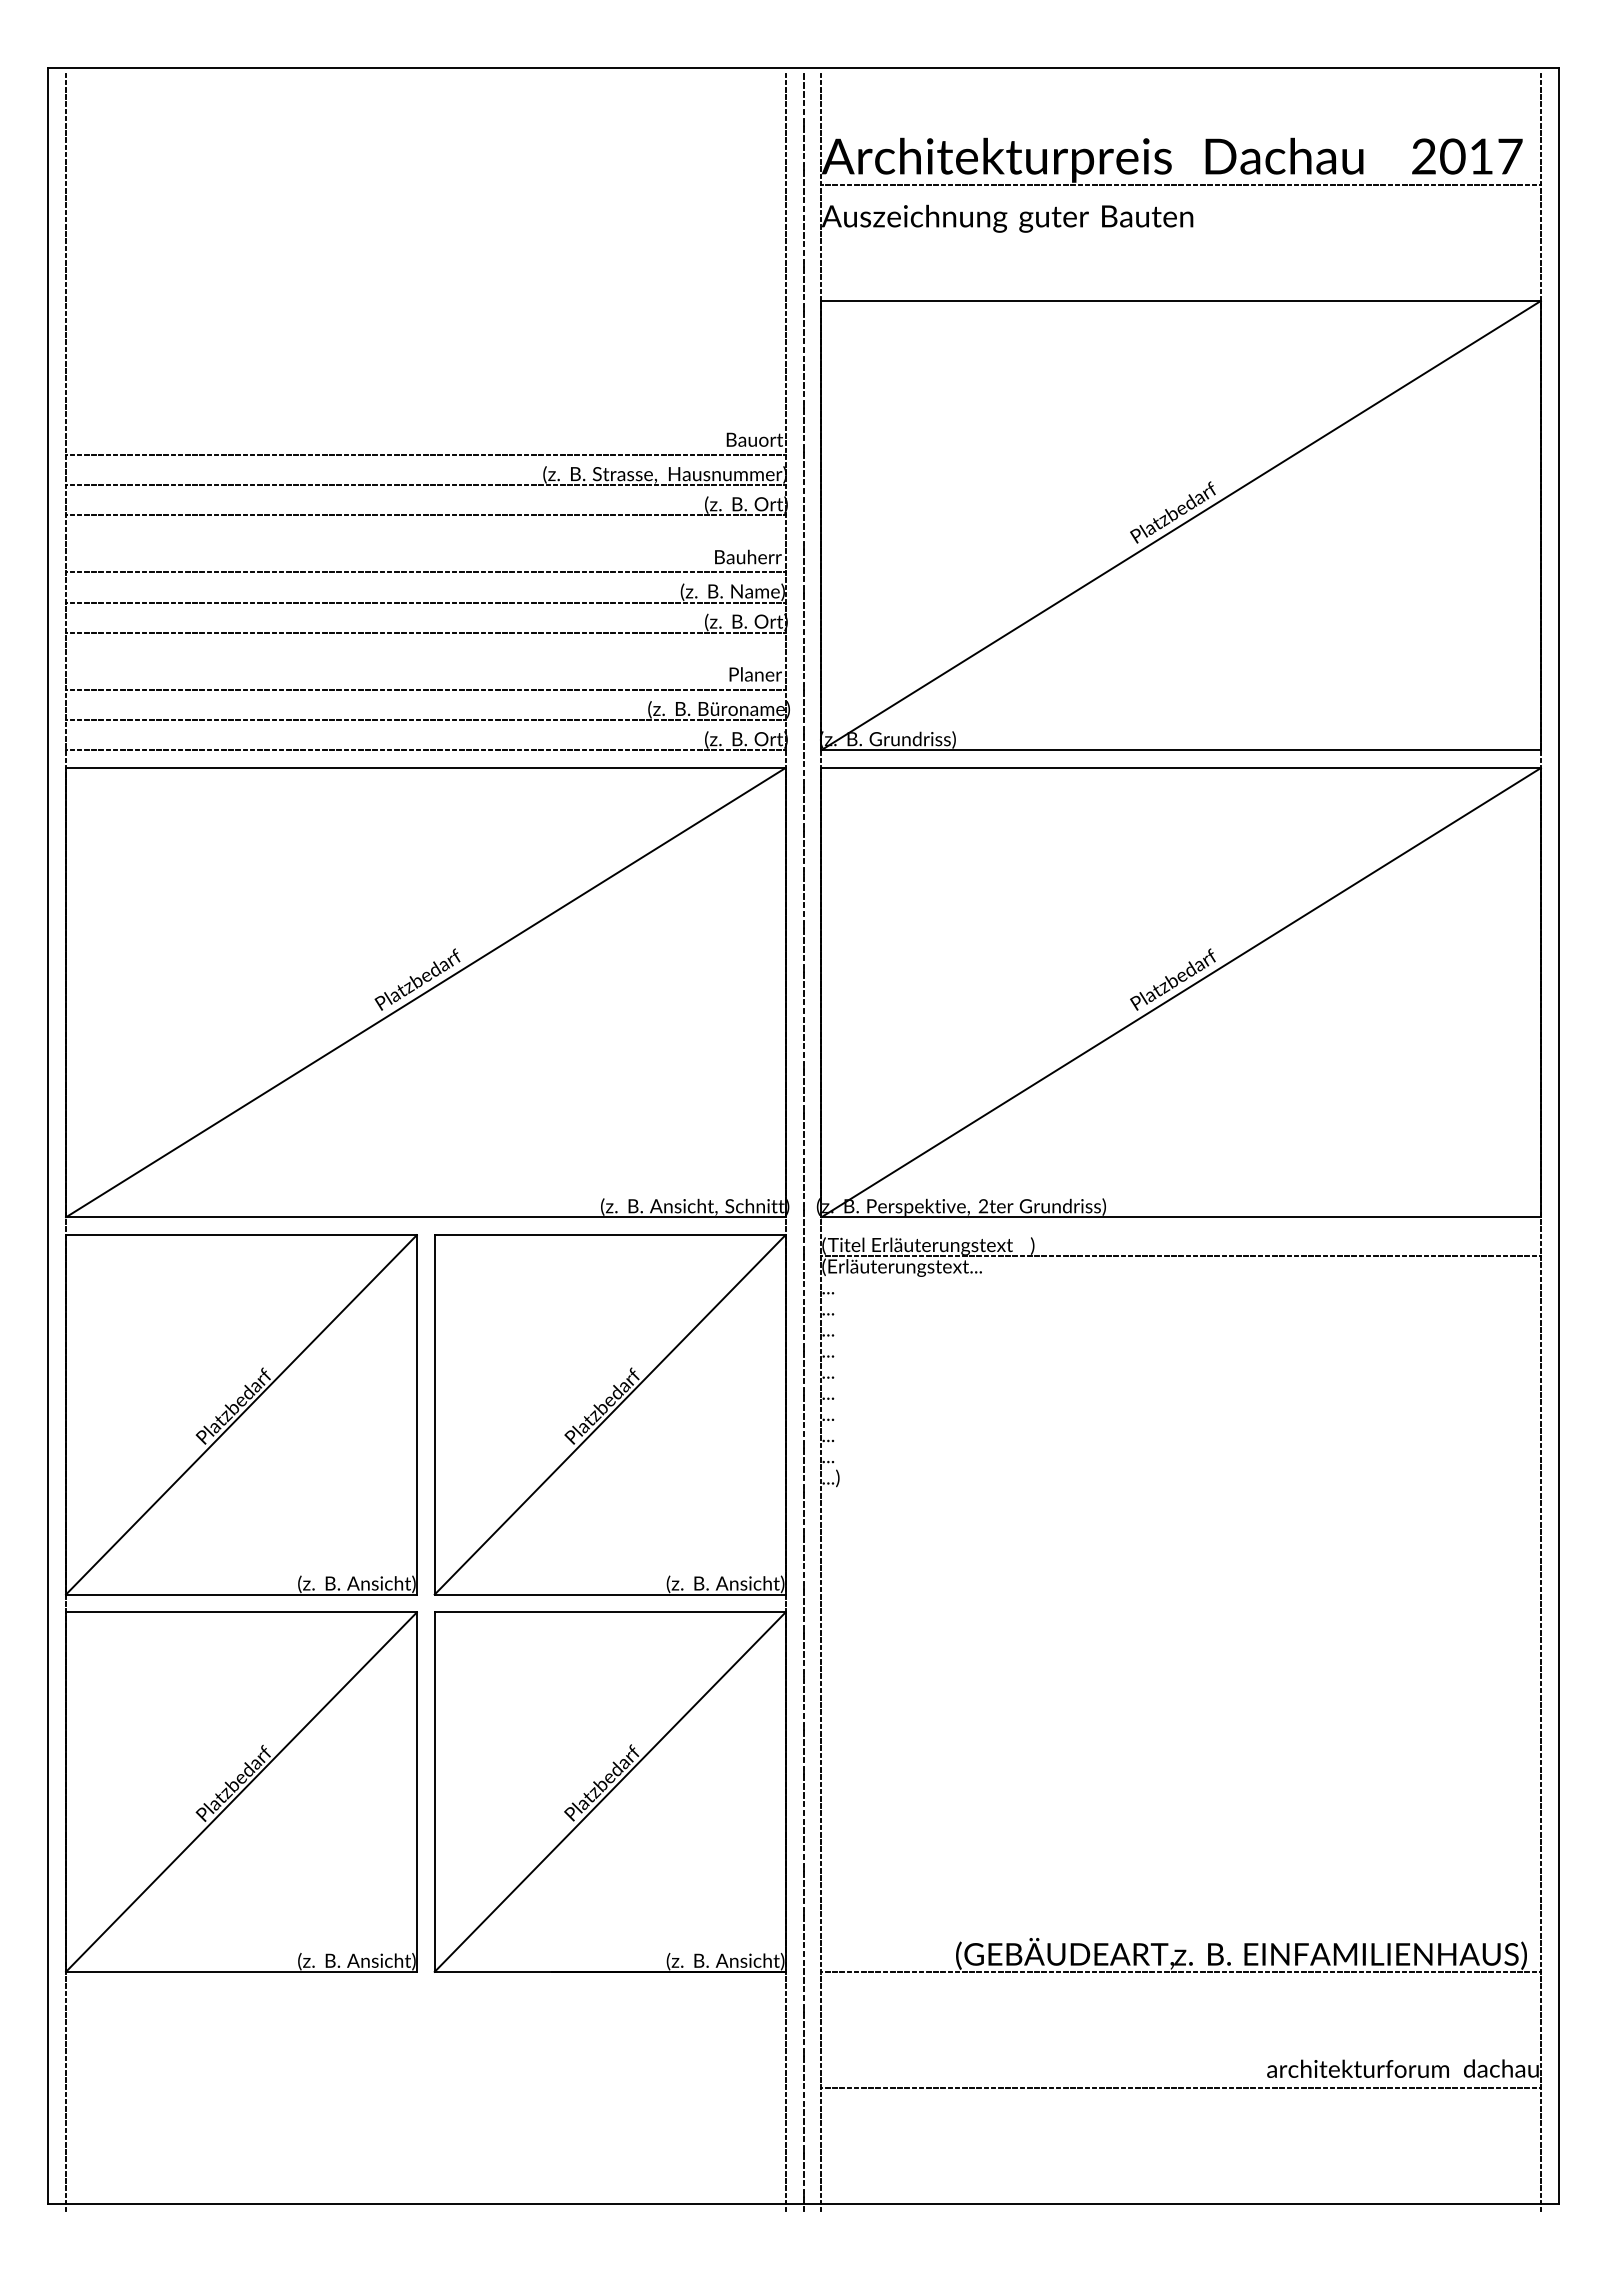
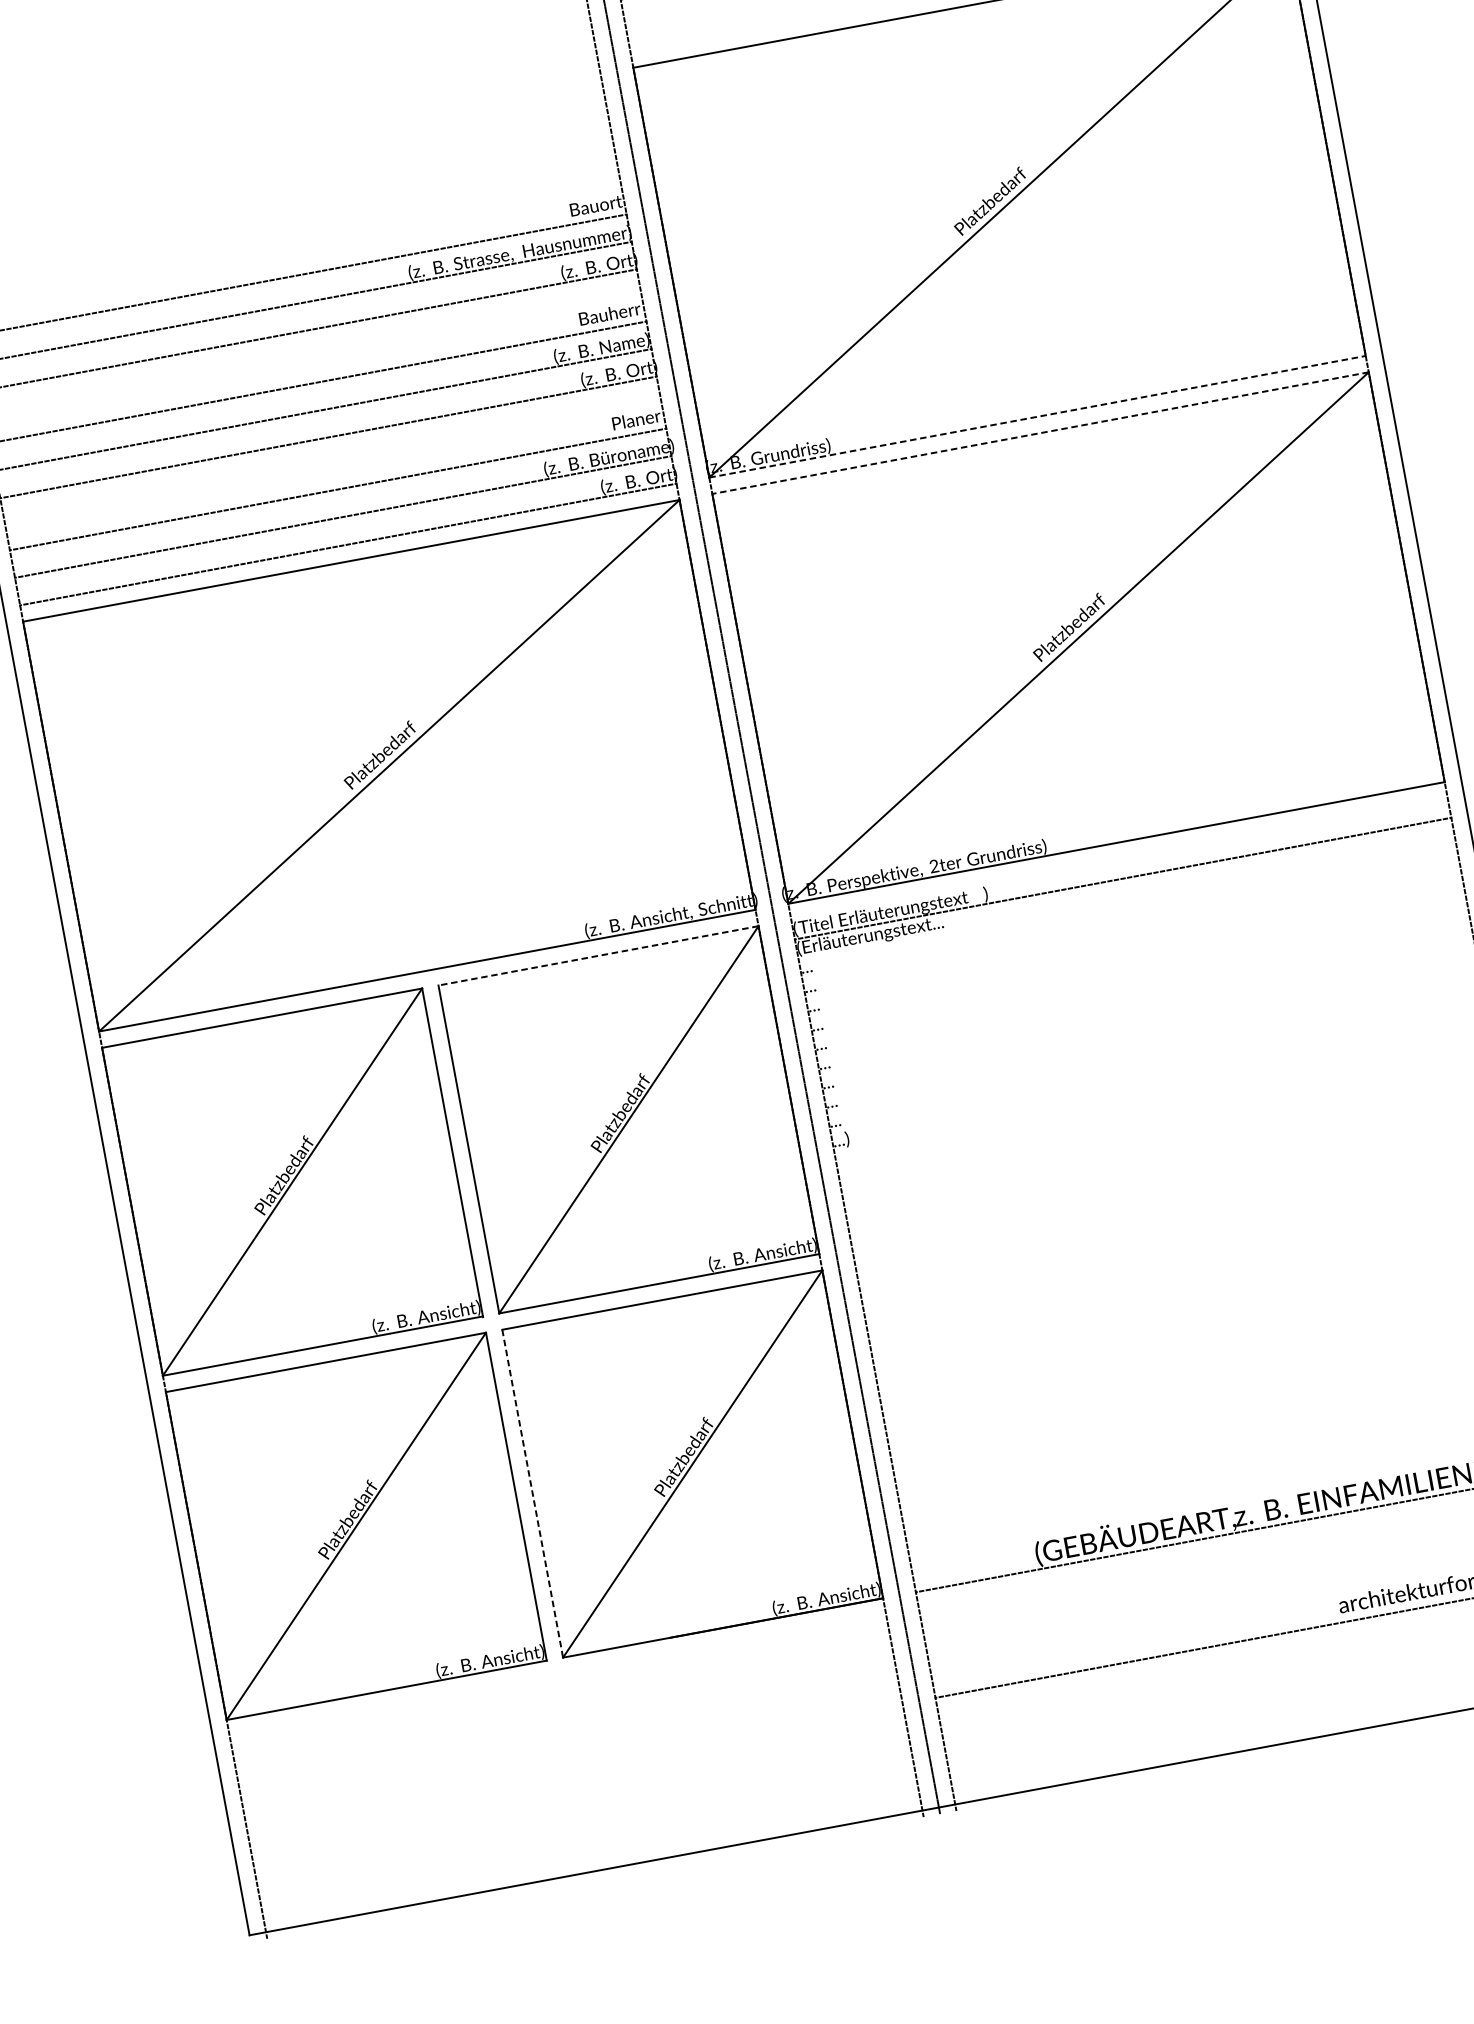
line: (1181, 750) -> (1037, 417), solid -> dashed
line: (1181, 768) -> (1040, 433), solid -> dashed
line: (609, 1235) -> (598, 956), solid -> dashed
line: (434, 1792) -> (532, 1494), solid -> dashed

